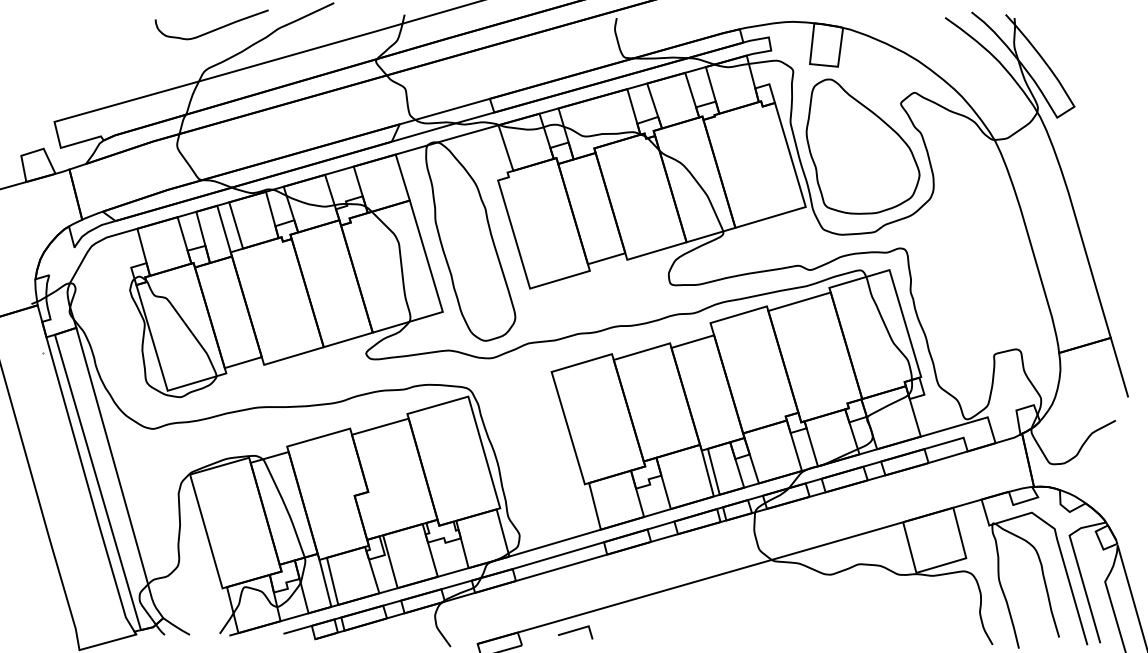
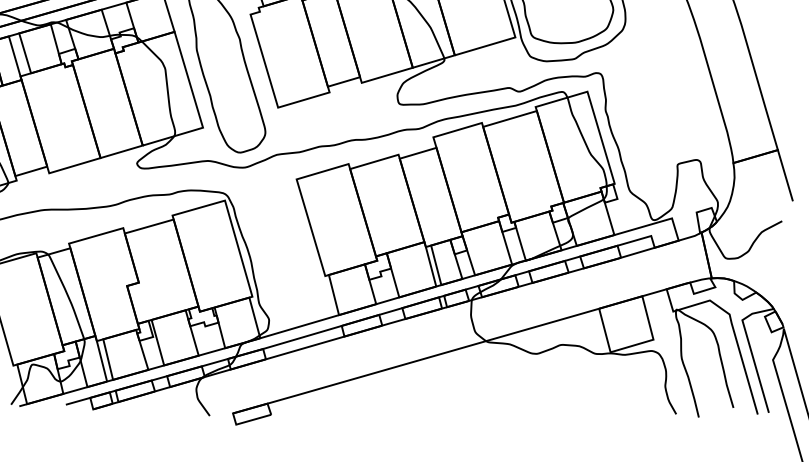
line: (575, 631) -> (317, 402), removed

